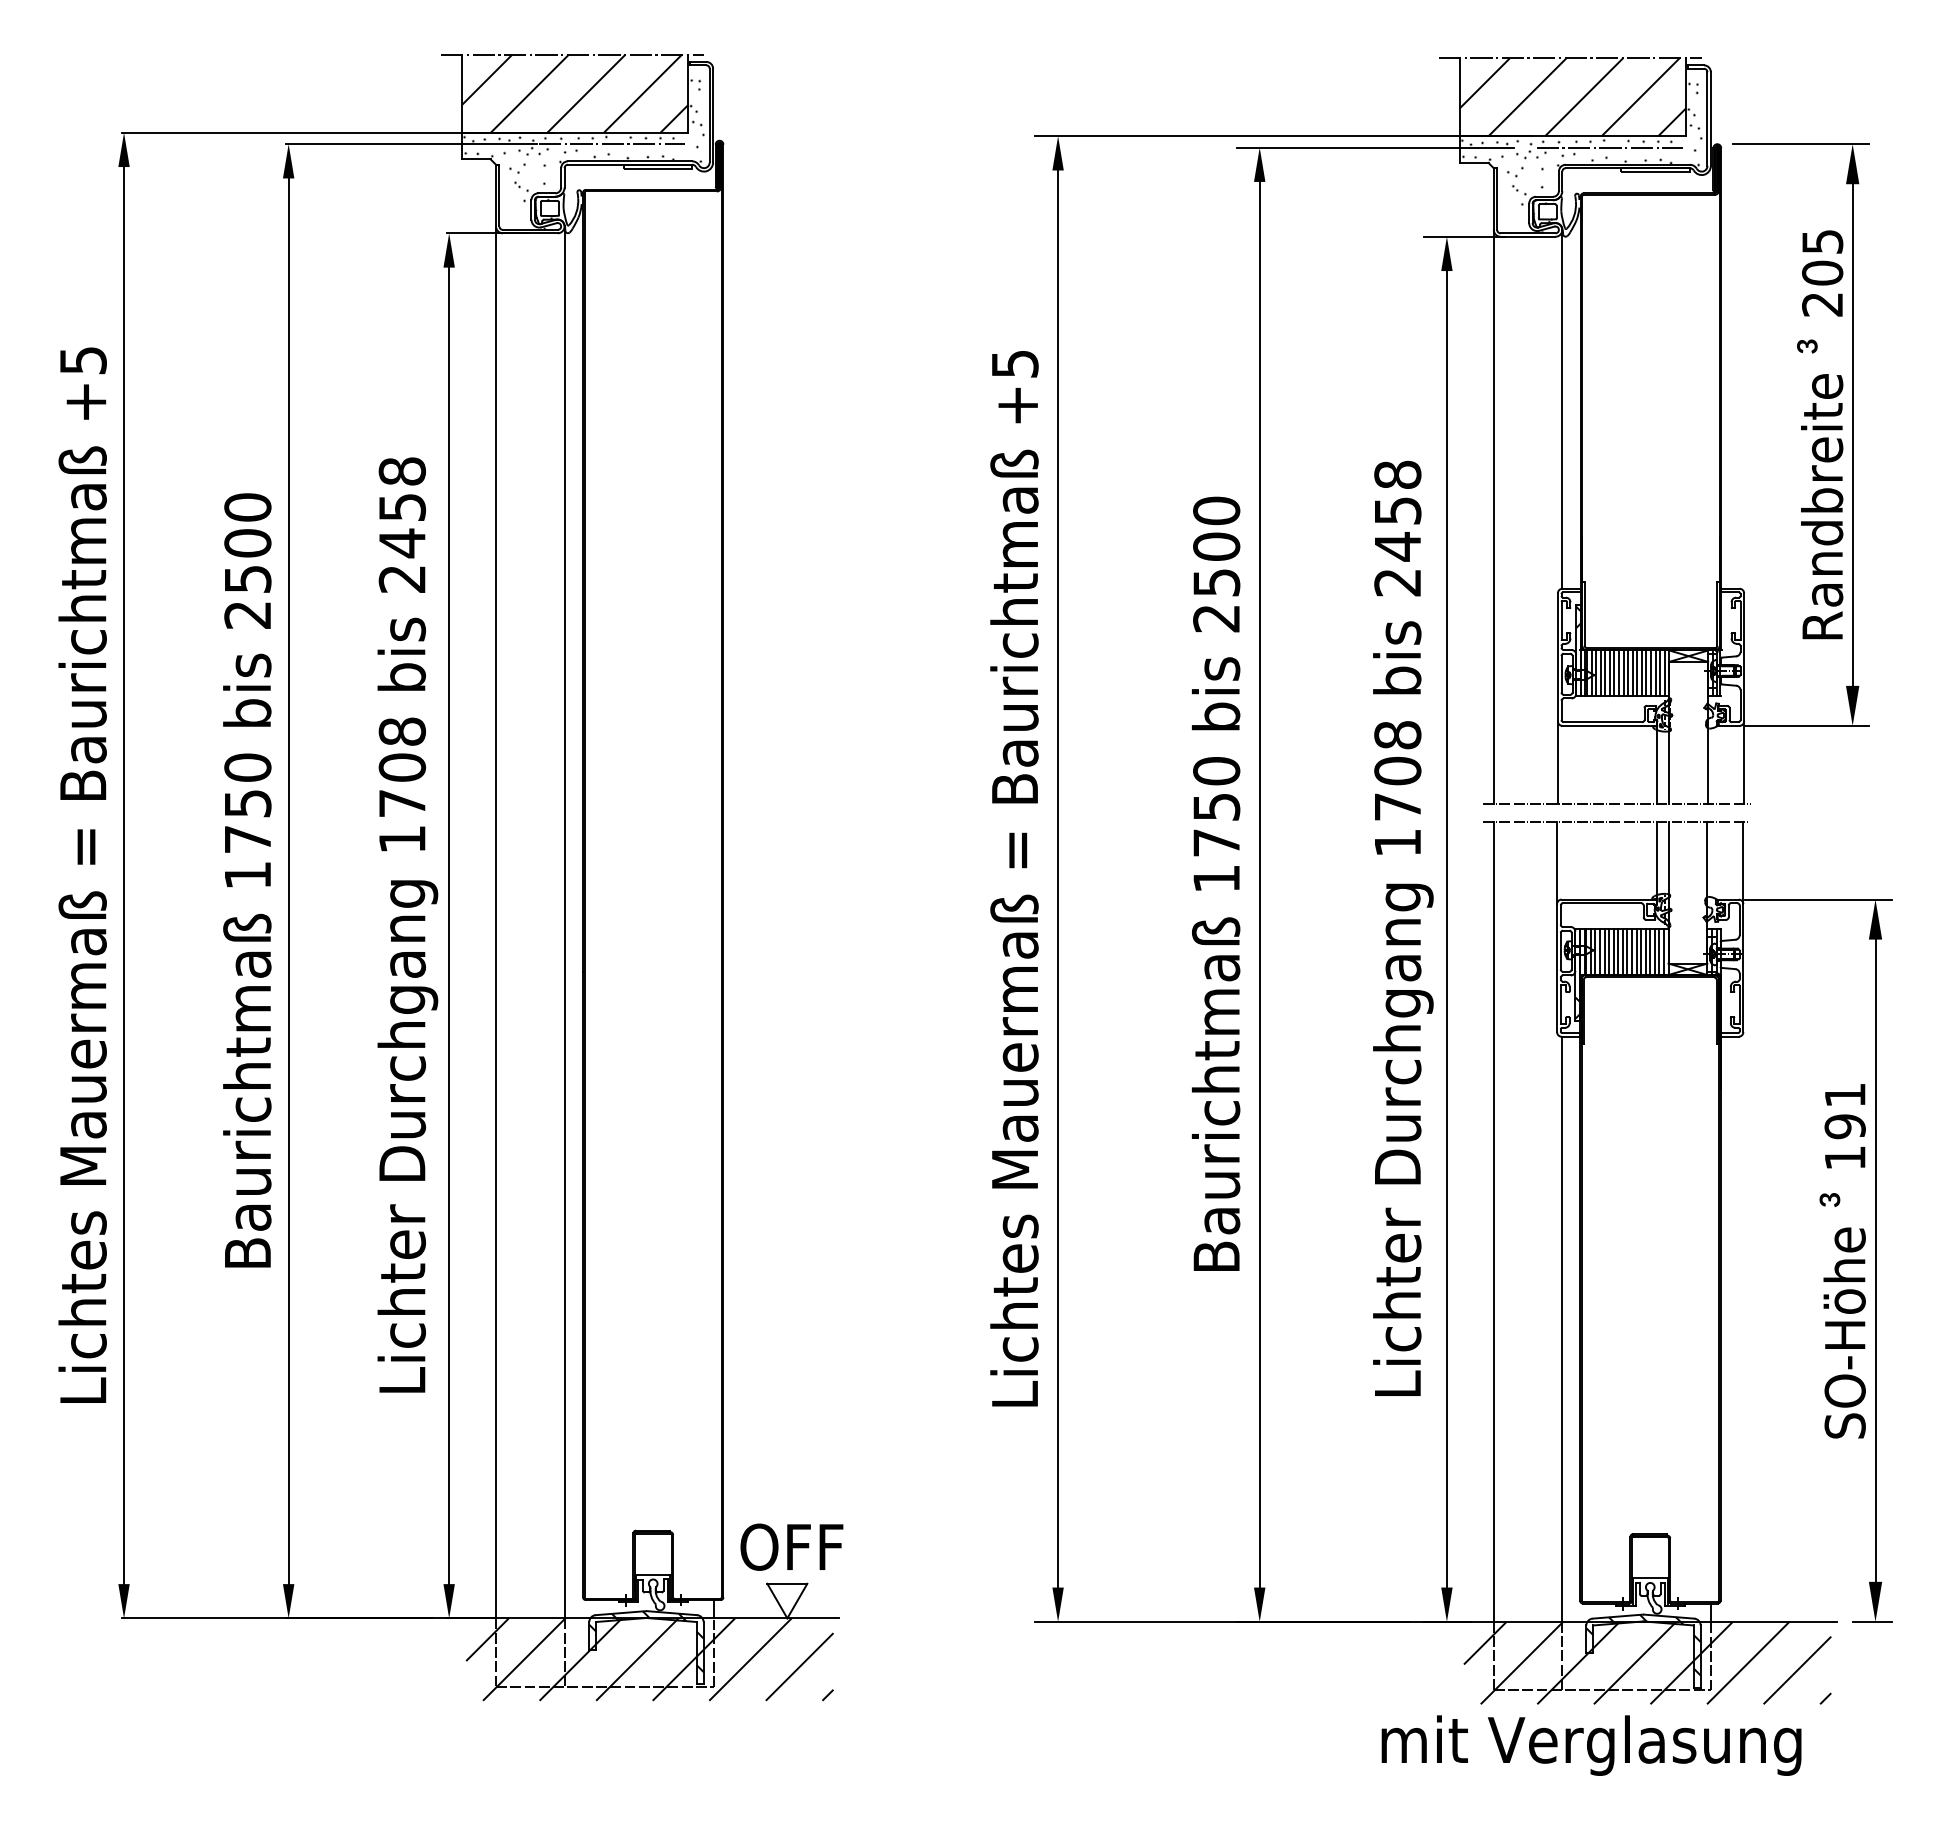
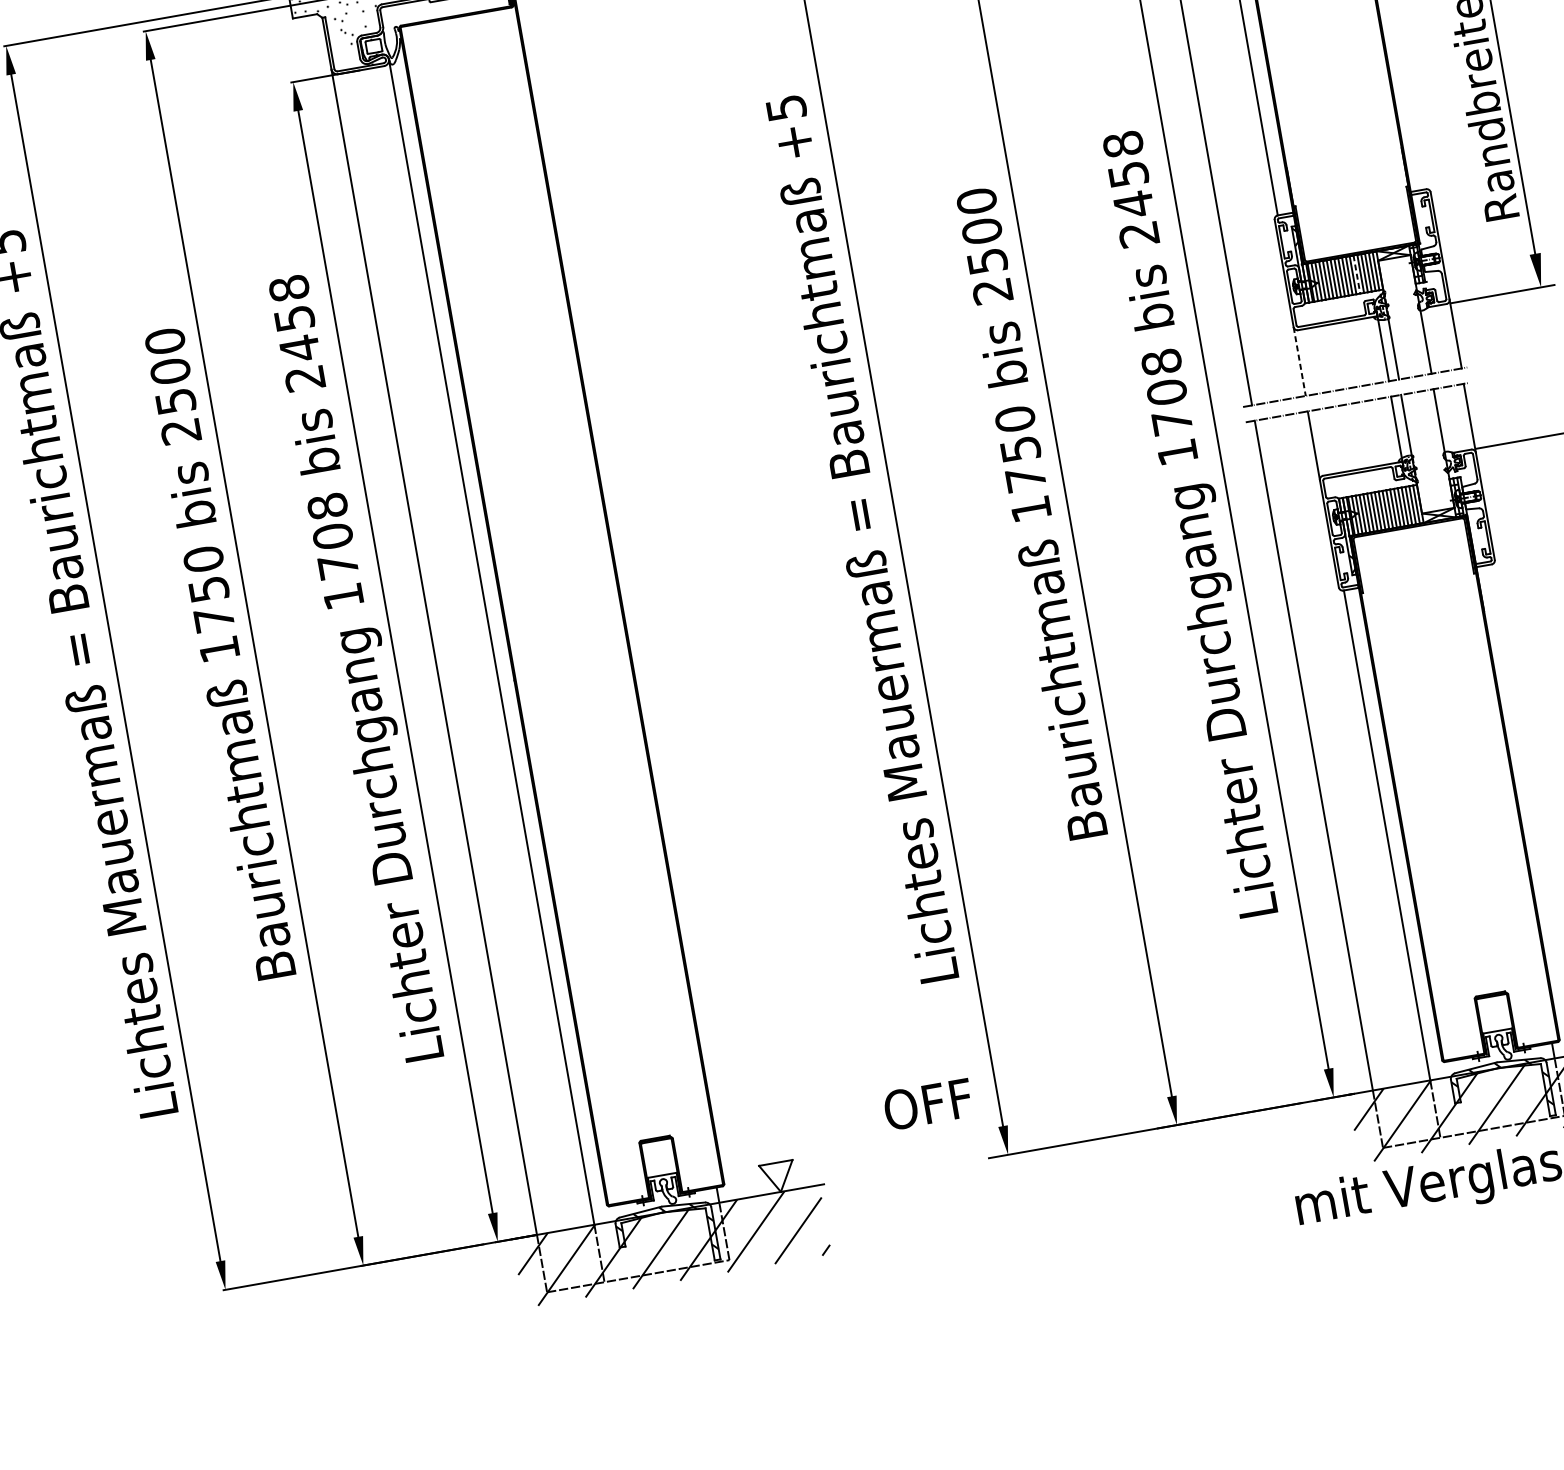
line: (1641, 673) -> (1356, 274), solid -> dashed
line: (1557, 762) -> (1299, 361), solid -> dashed
text: (791, 1546) -> (927, 1103), moved

